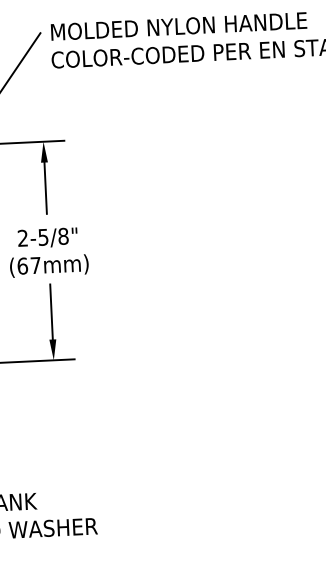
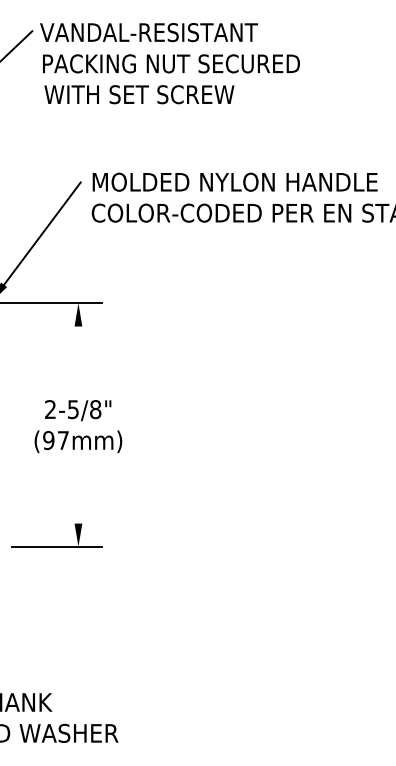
line: (45, 187) -> (78, 354), removed
text: (22, 266) -> (48, 440), (67mm) -> (97mm)
line: (51, 311) -> (78, 492), removed

